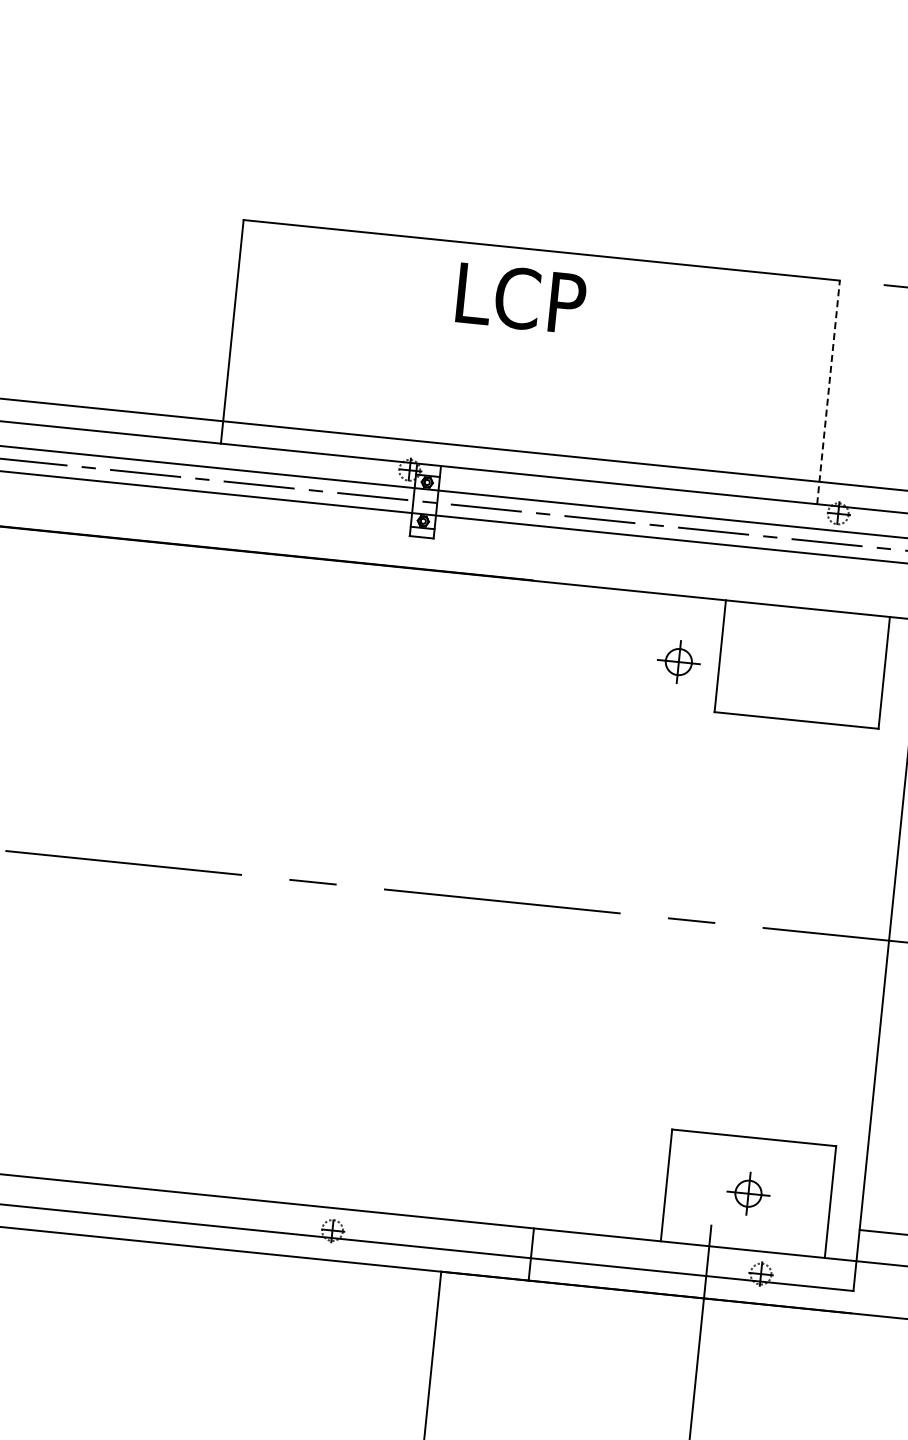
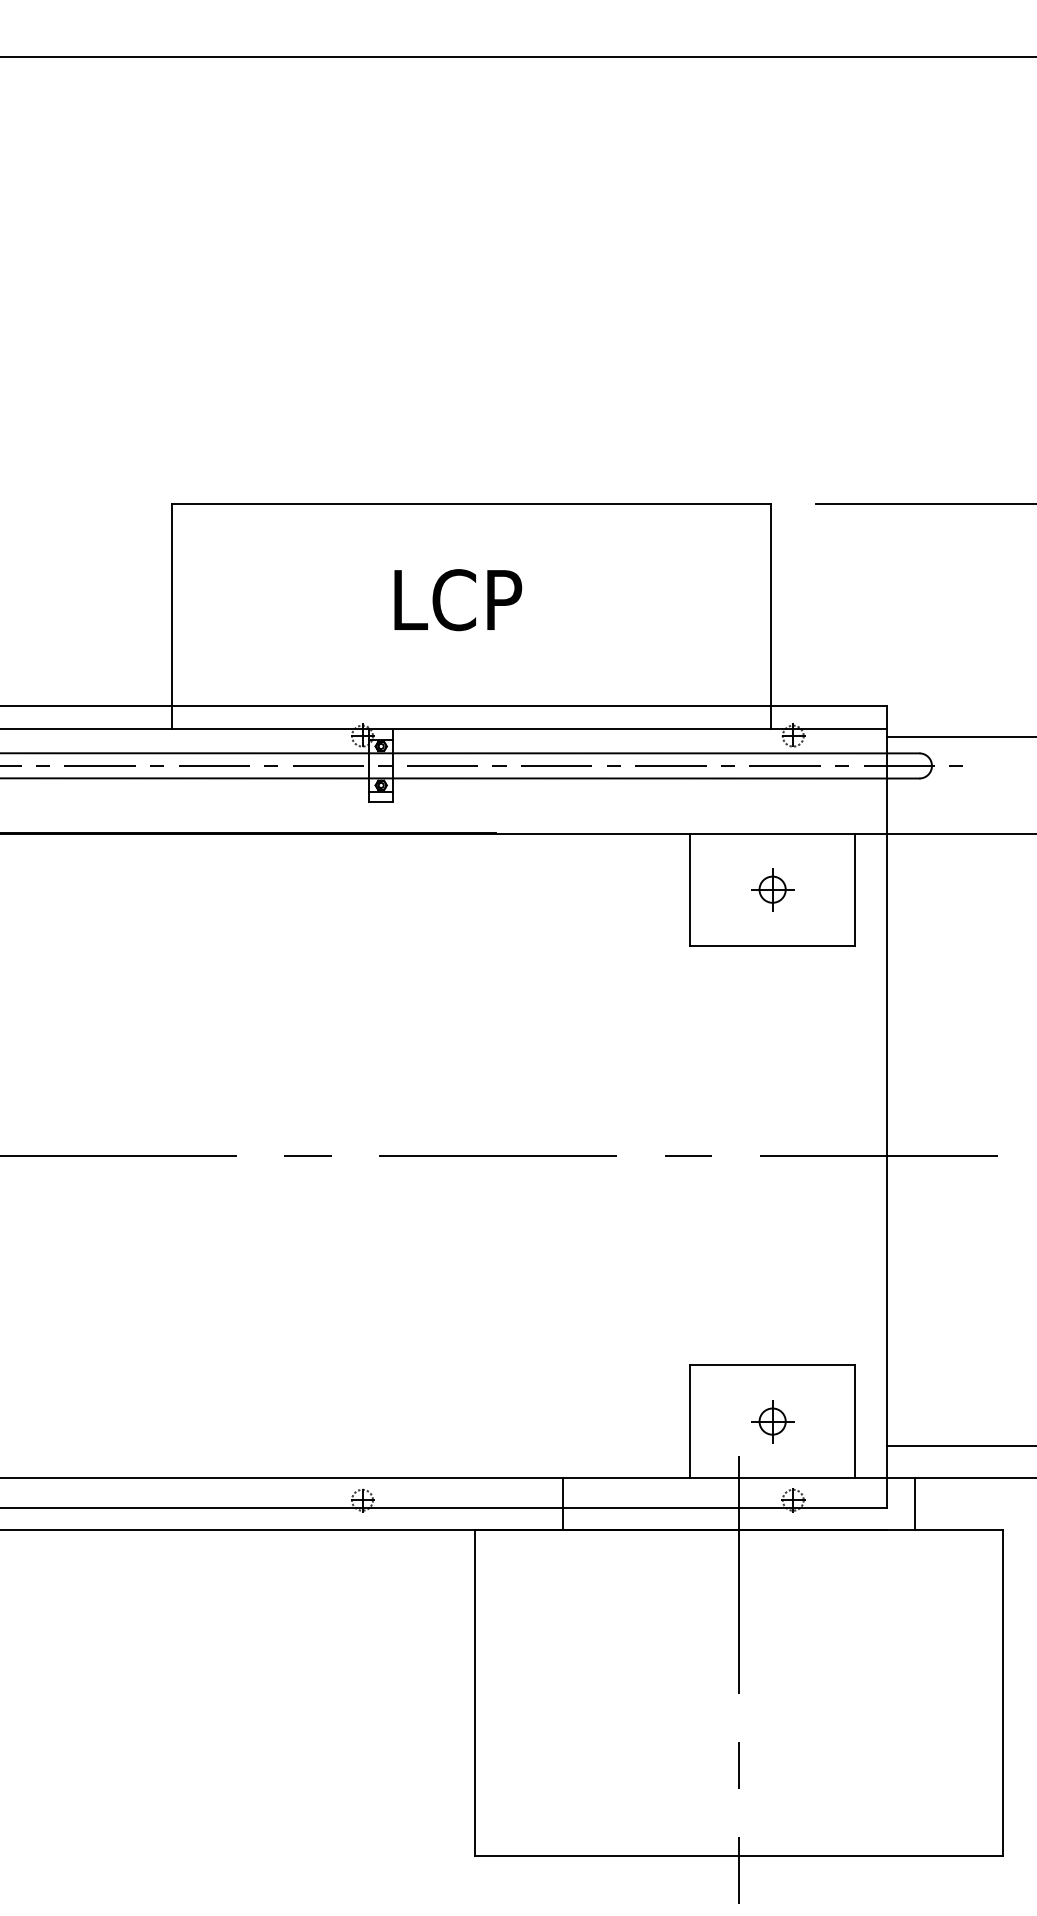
text: (521, 299) -> (458, 600), moved
line: (828, 391) -> (771, 615), dashed -> solid
part: (678, 661) -> (772, 889), moved
line: (882, 1289) -> (915, 1503), added

